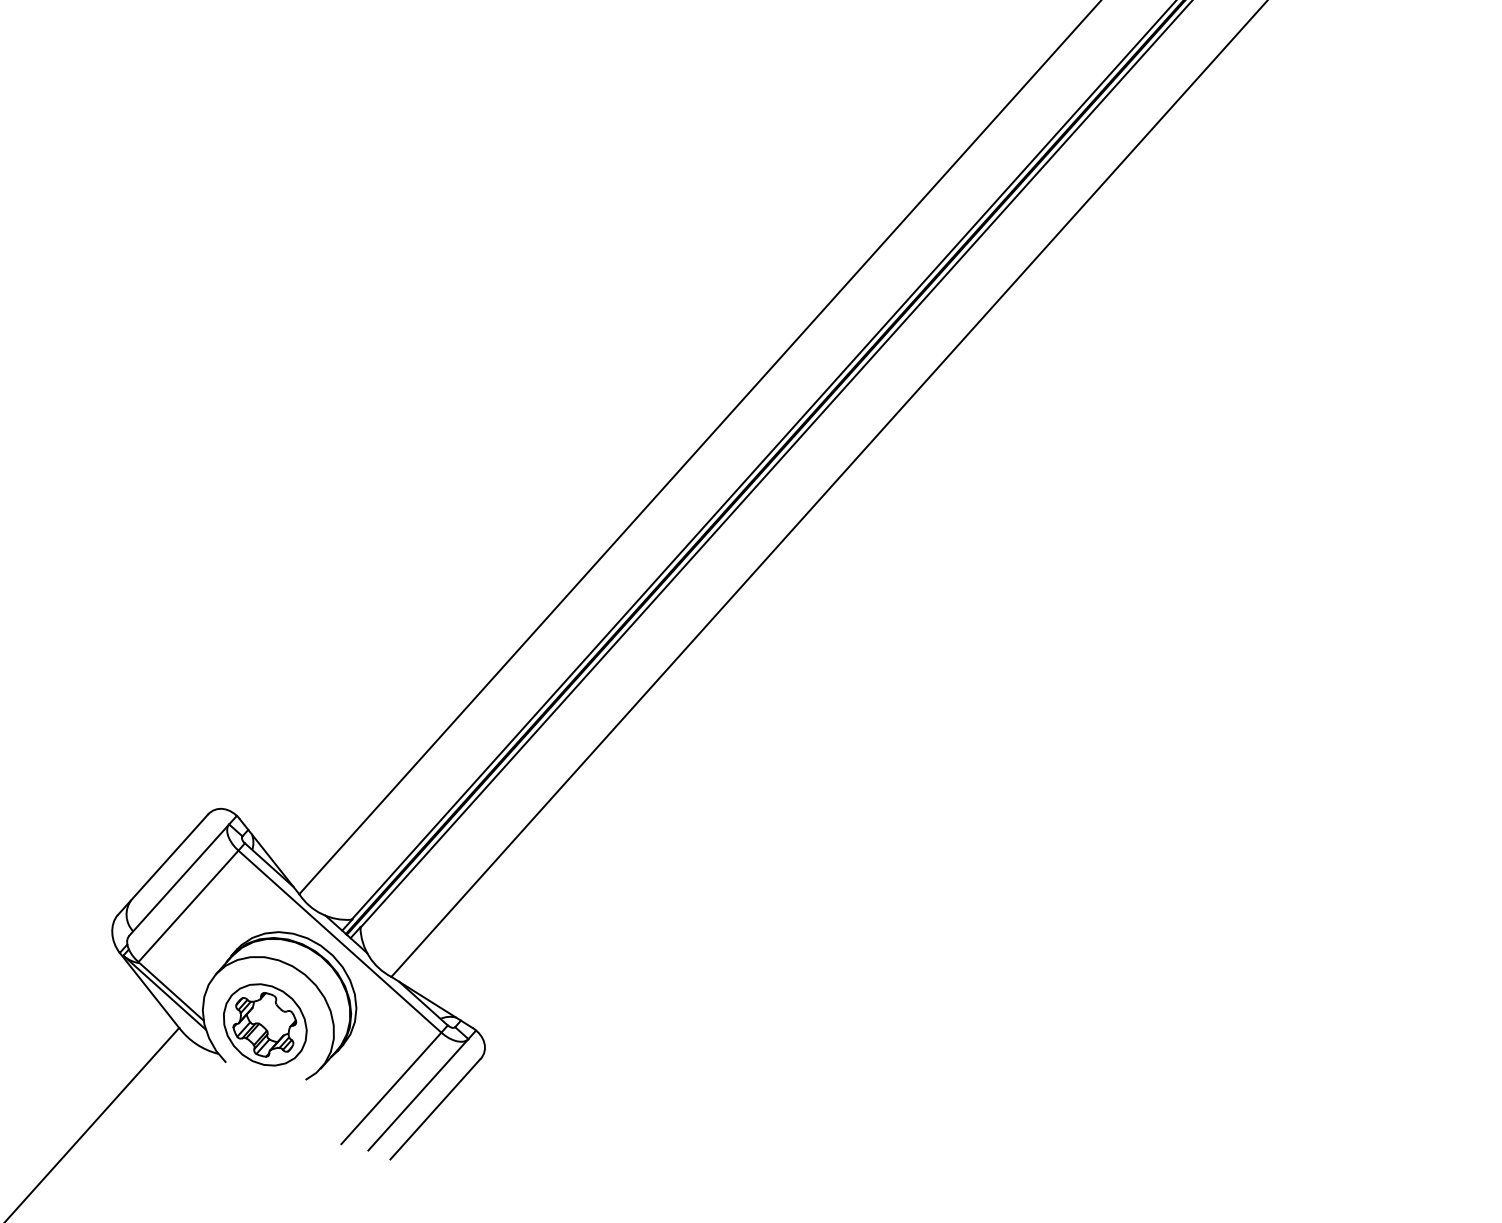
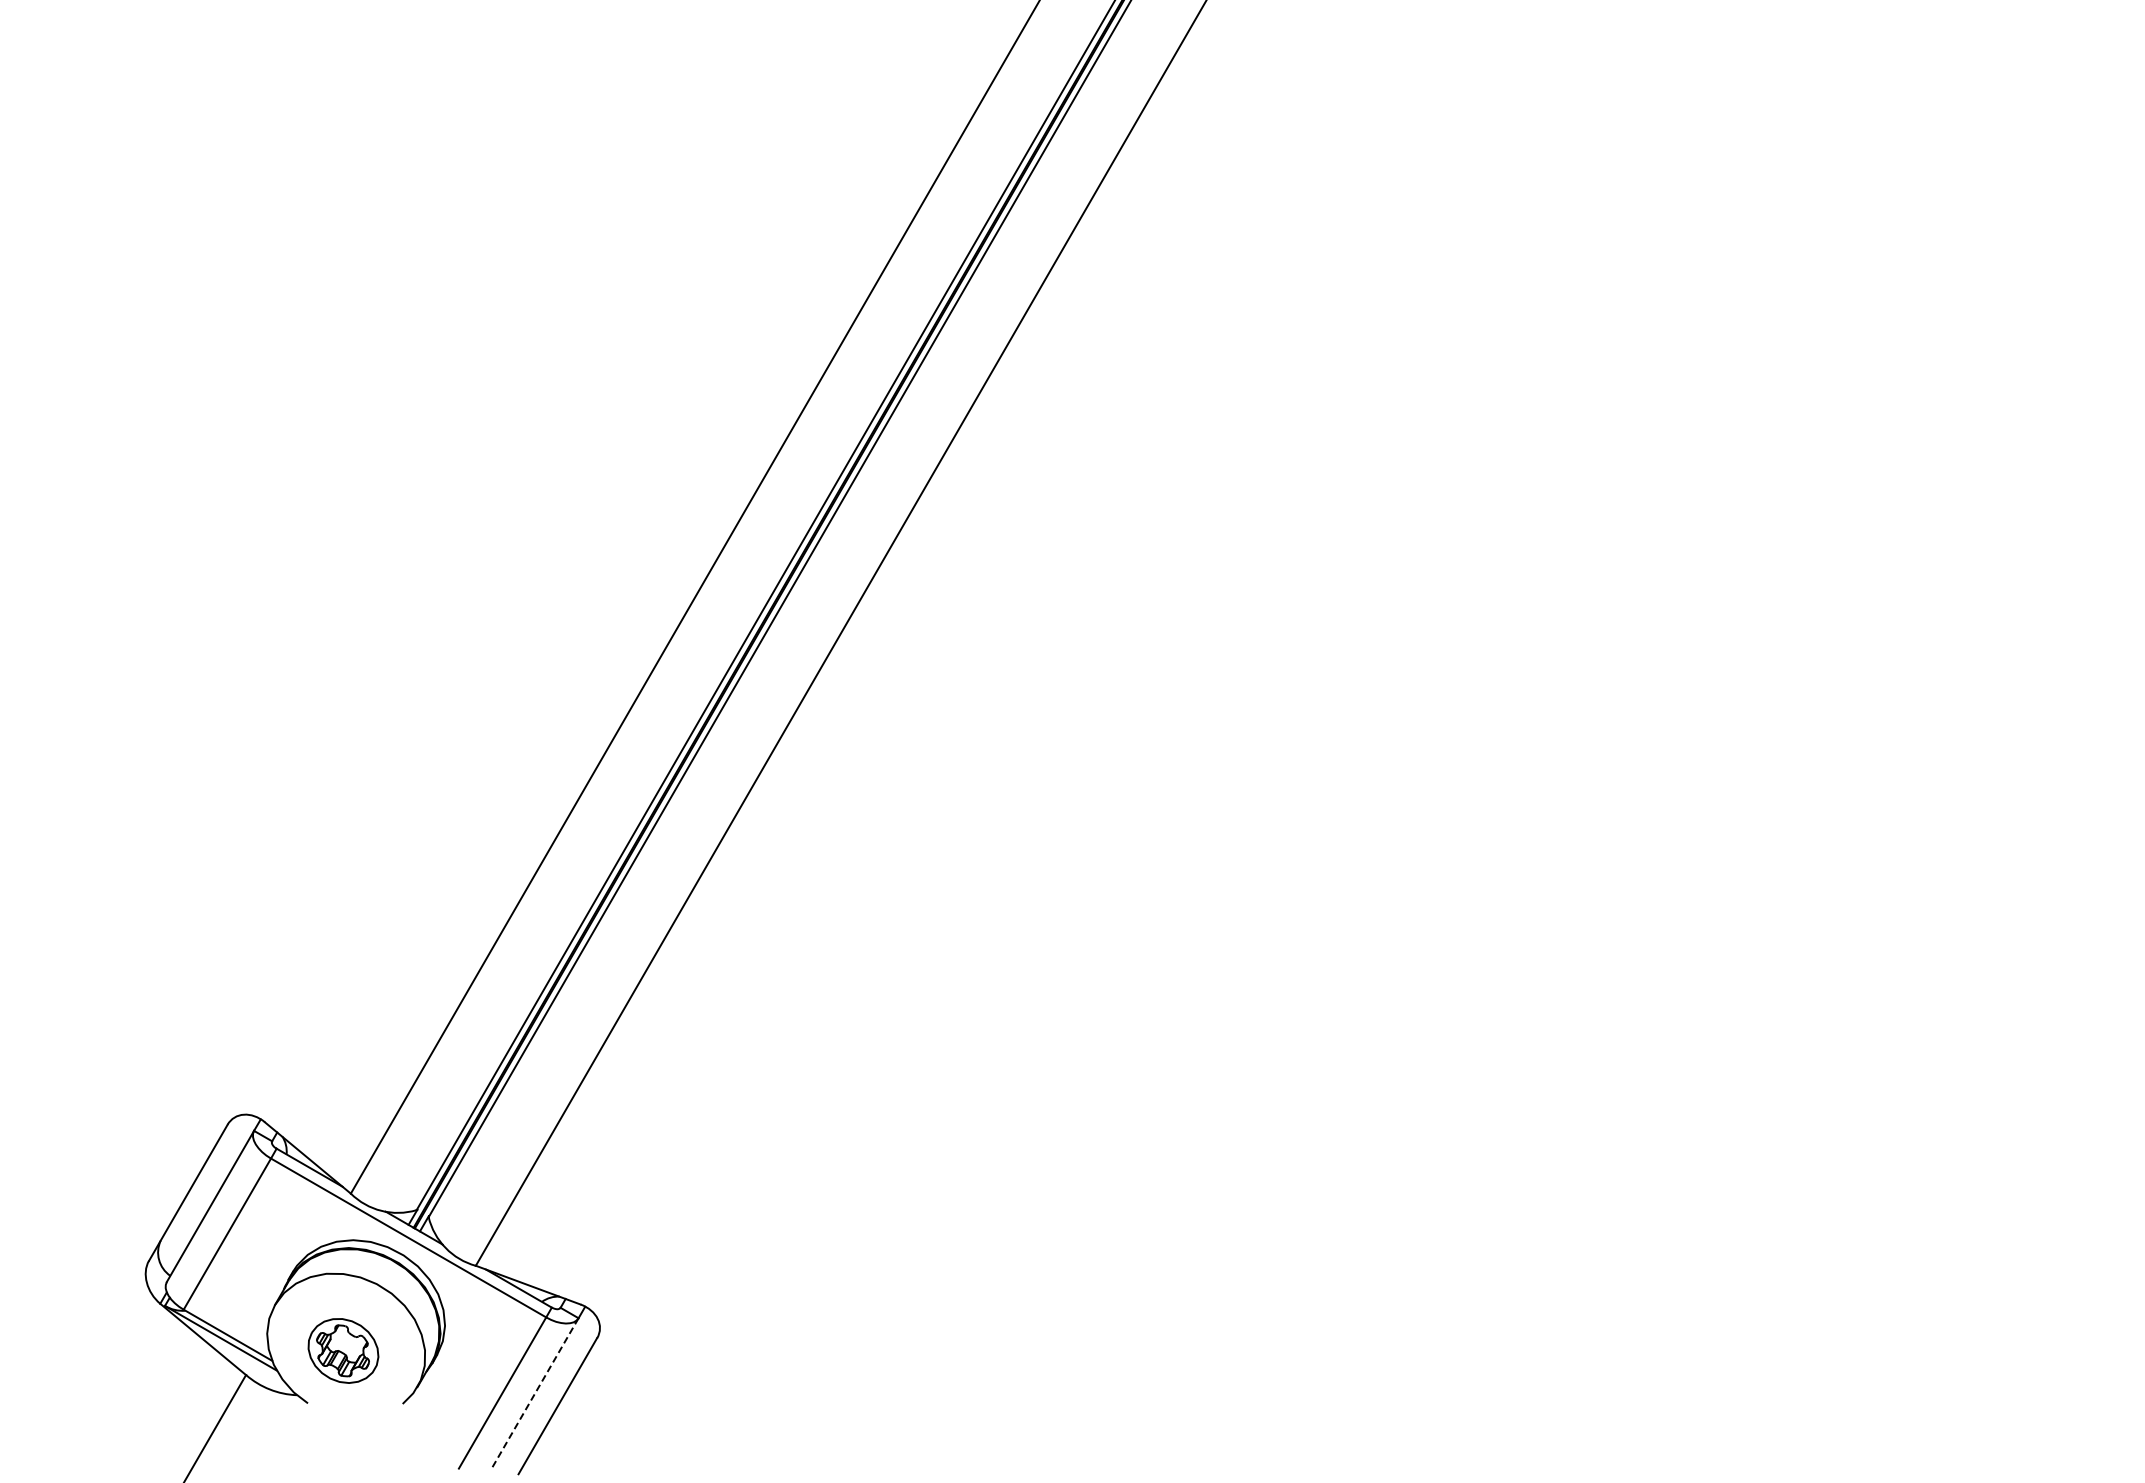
part: (265, 1024) -> (343, 1350), size x0.7
line: (417, 1095) -> (534, 1394), solid -> dashed

